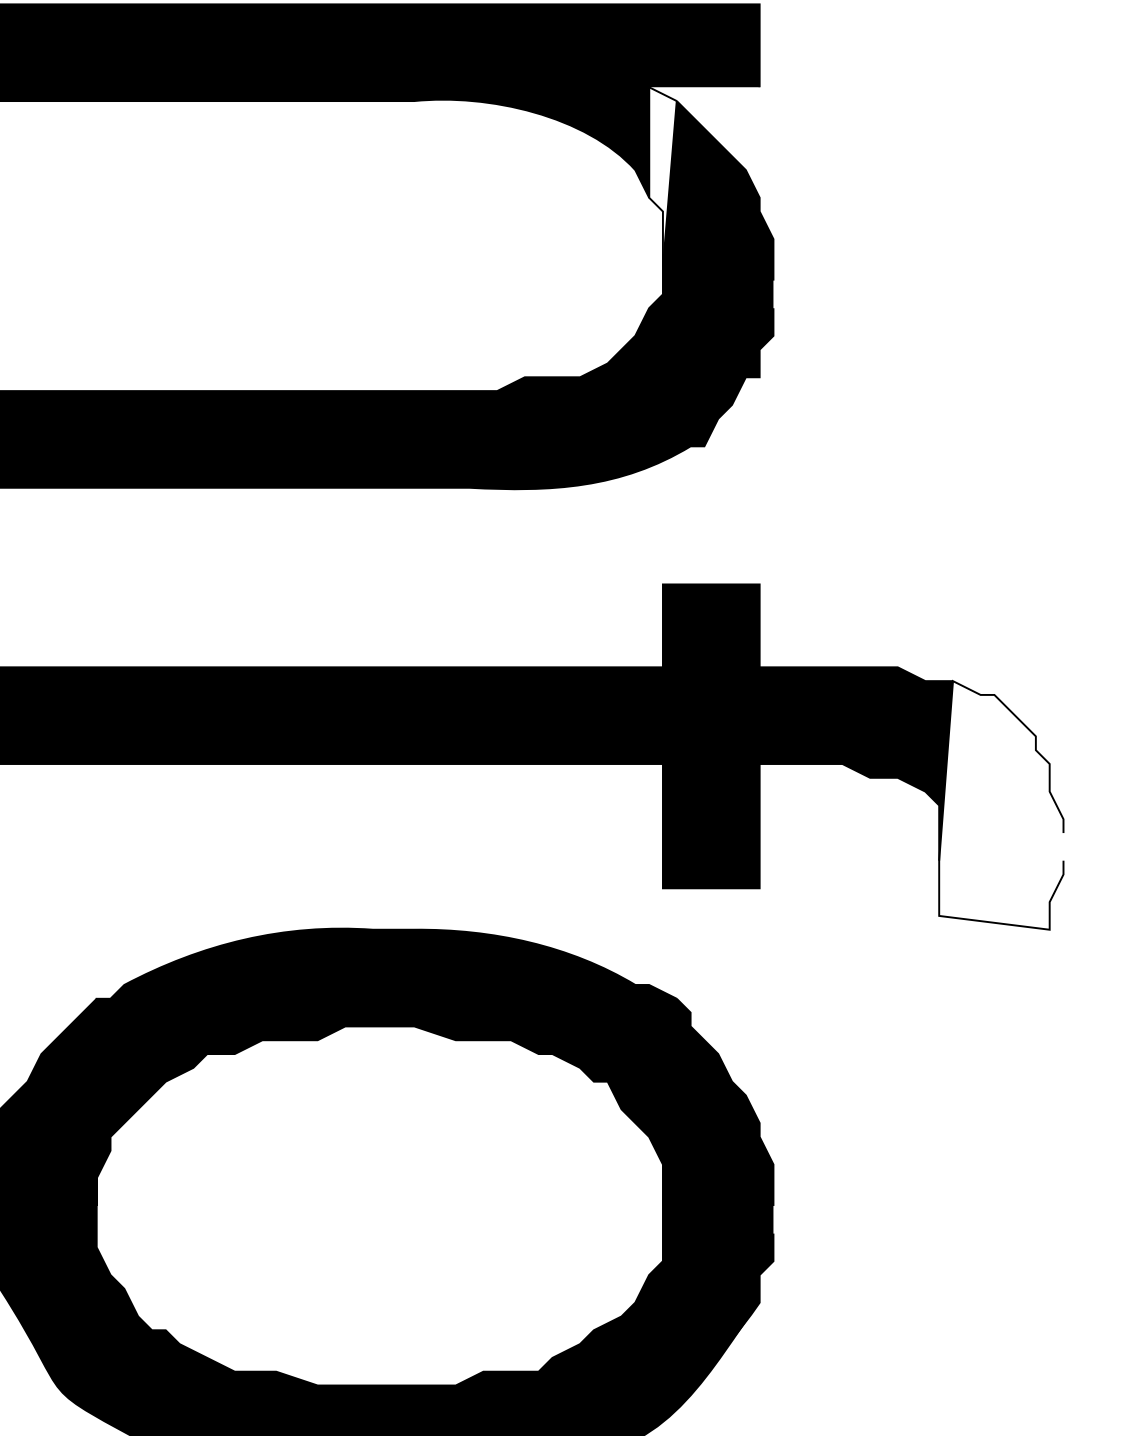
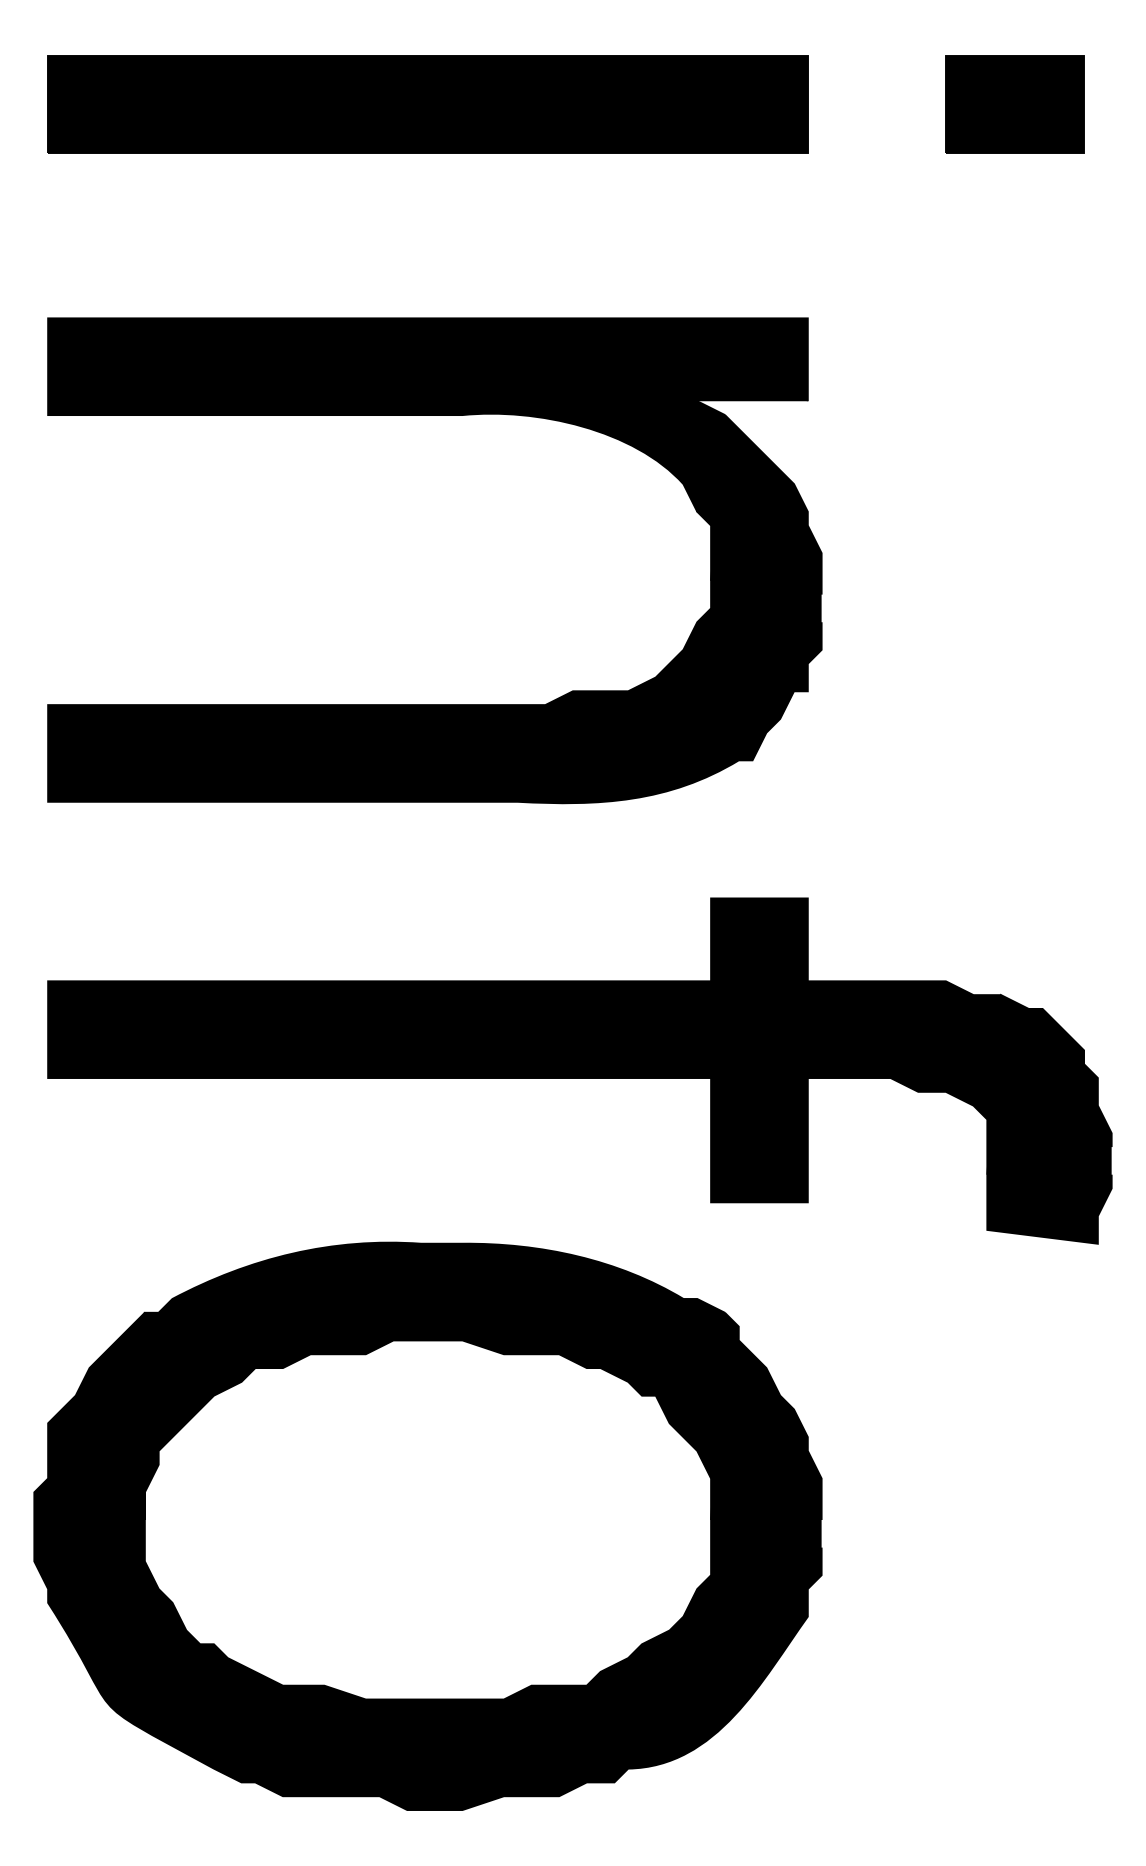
fill: (662, 176) -> (710, 490), added
fill: (1001, 805) -> (1049, 1119), added

